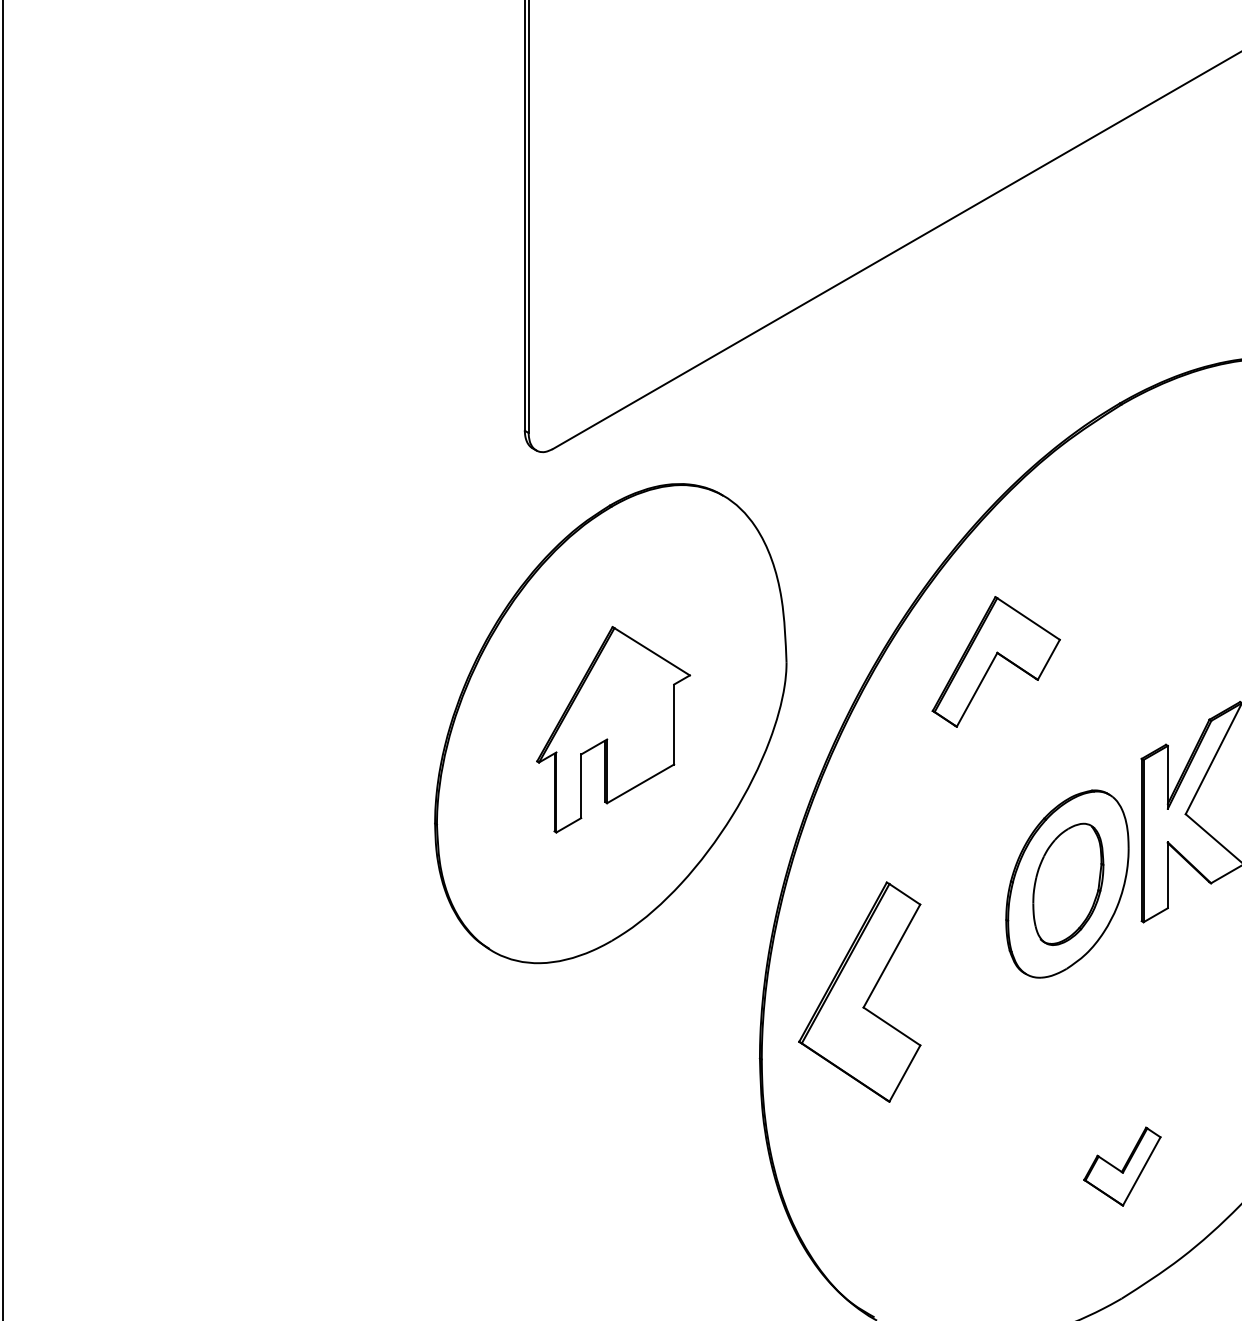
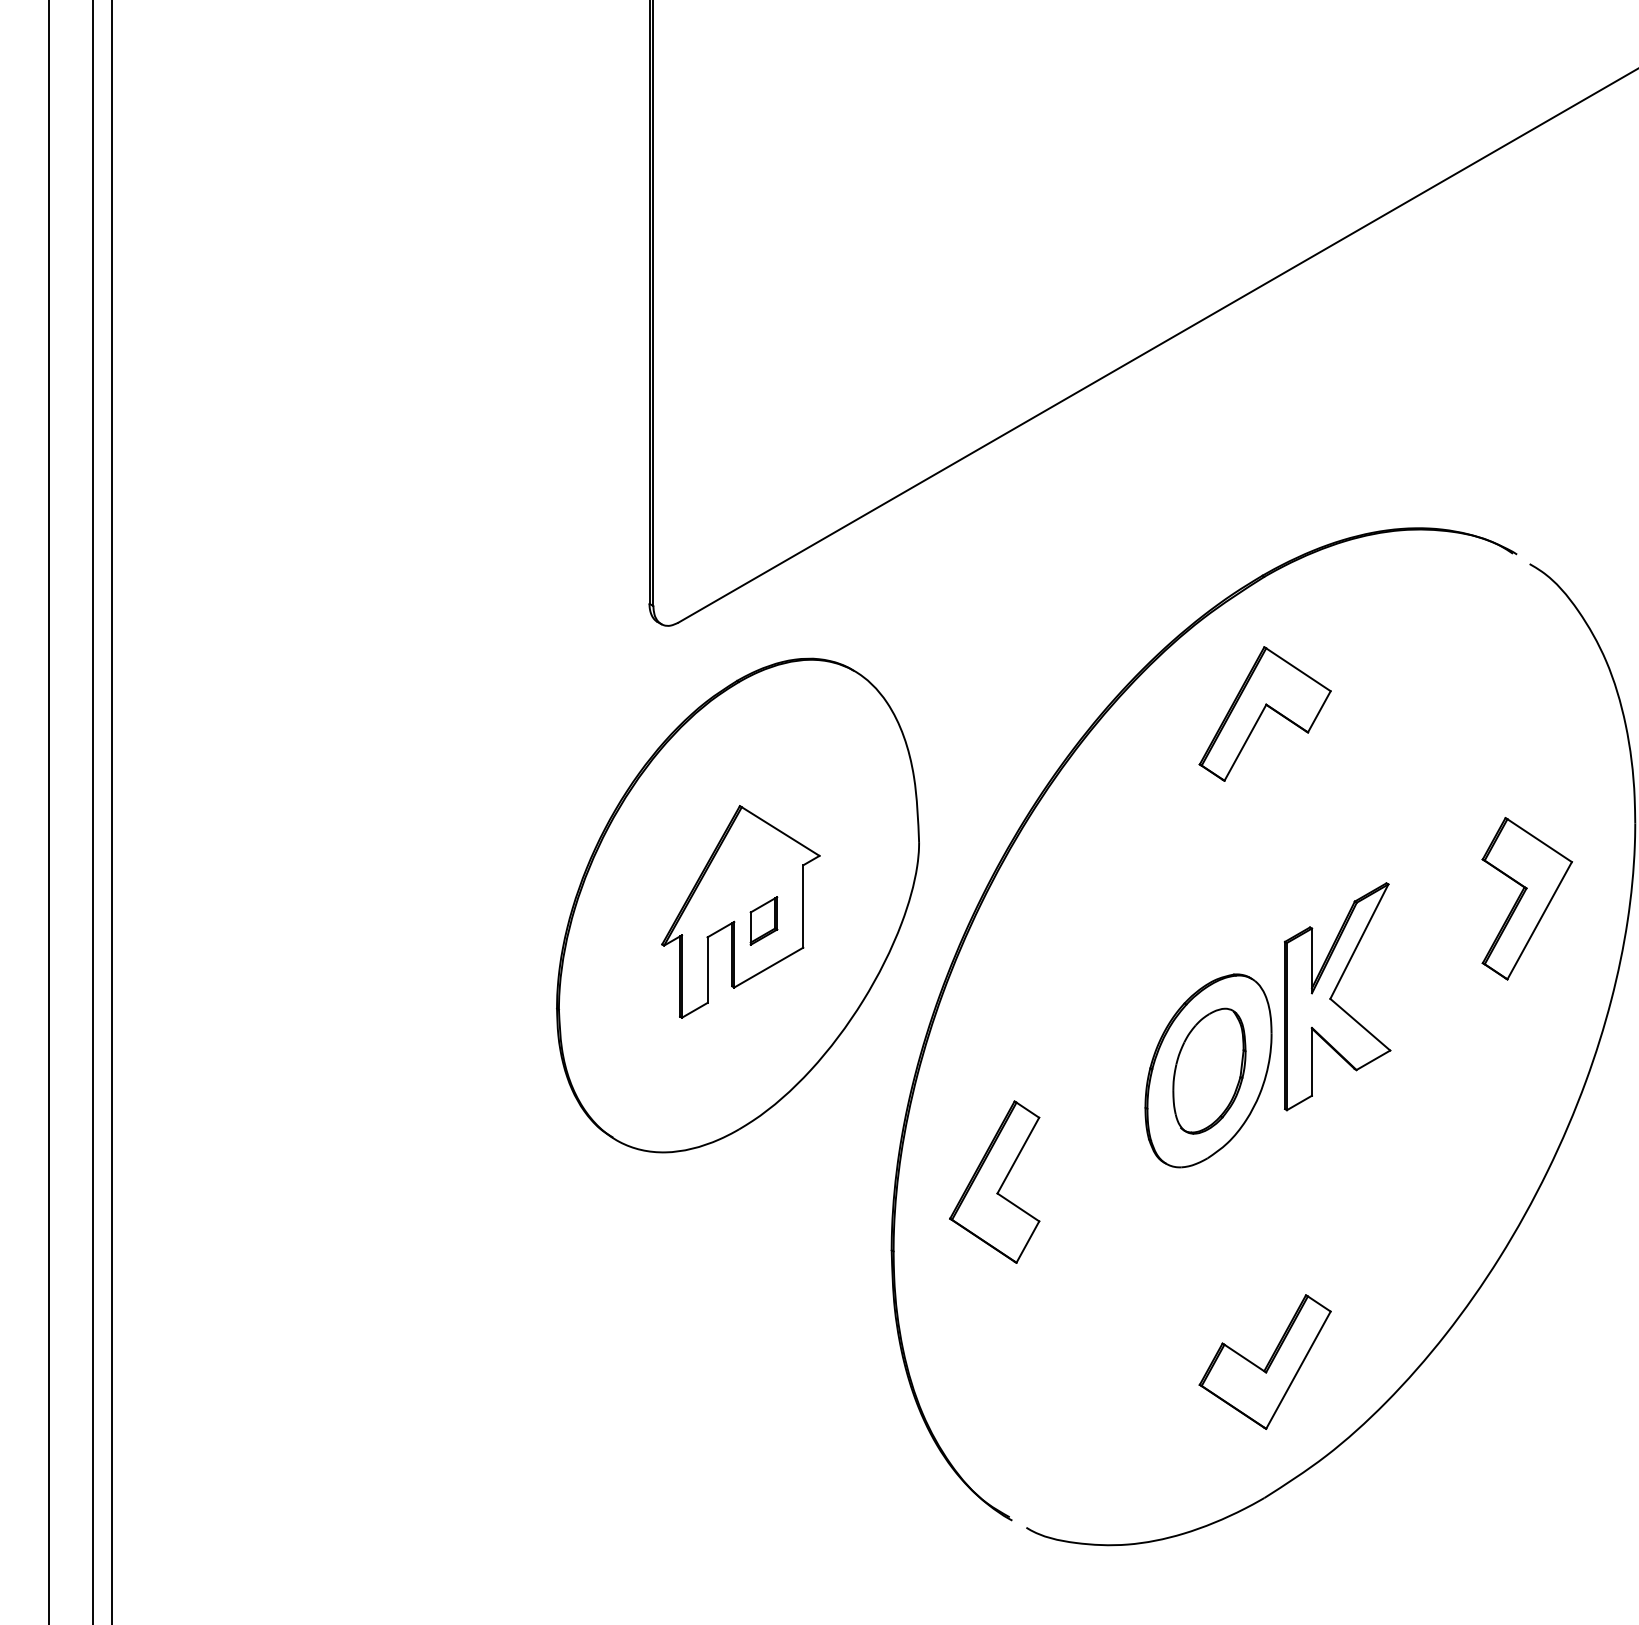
part: (995, 661) -> (1264, 713), moved
part: (635, 738) -> (763, 920), added
part: (859, 991) -> (994, 1181), size x0.71
part: (1121, 1166) -> (1264, 1361), size x1.67

